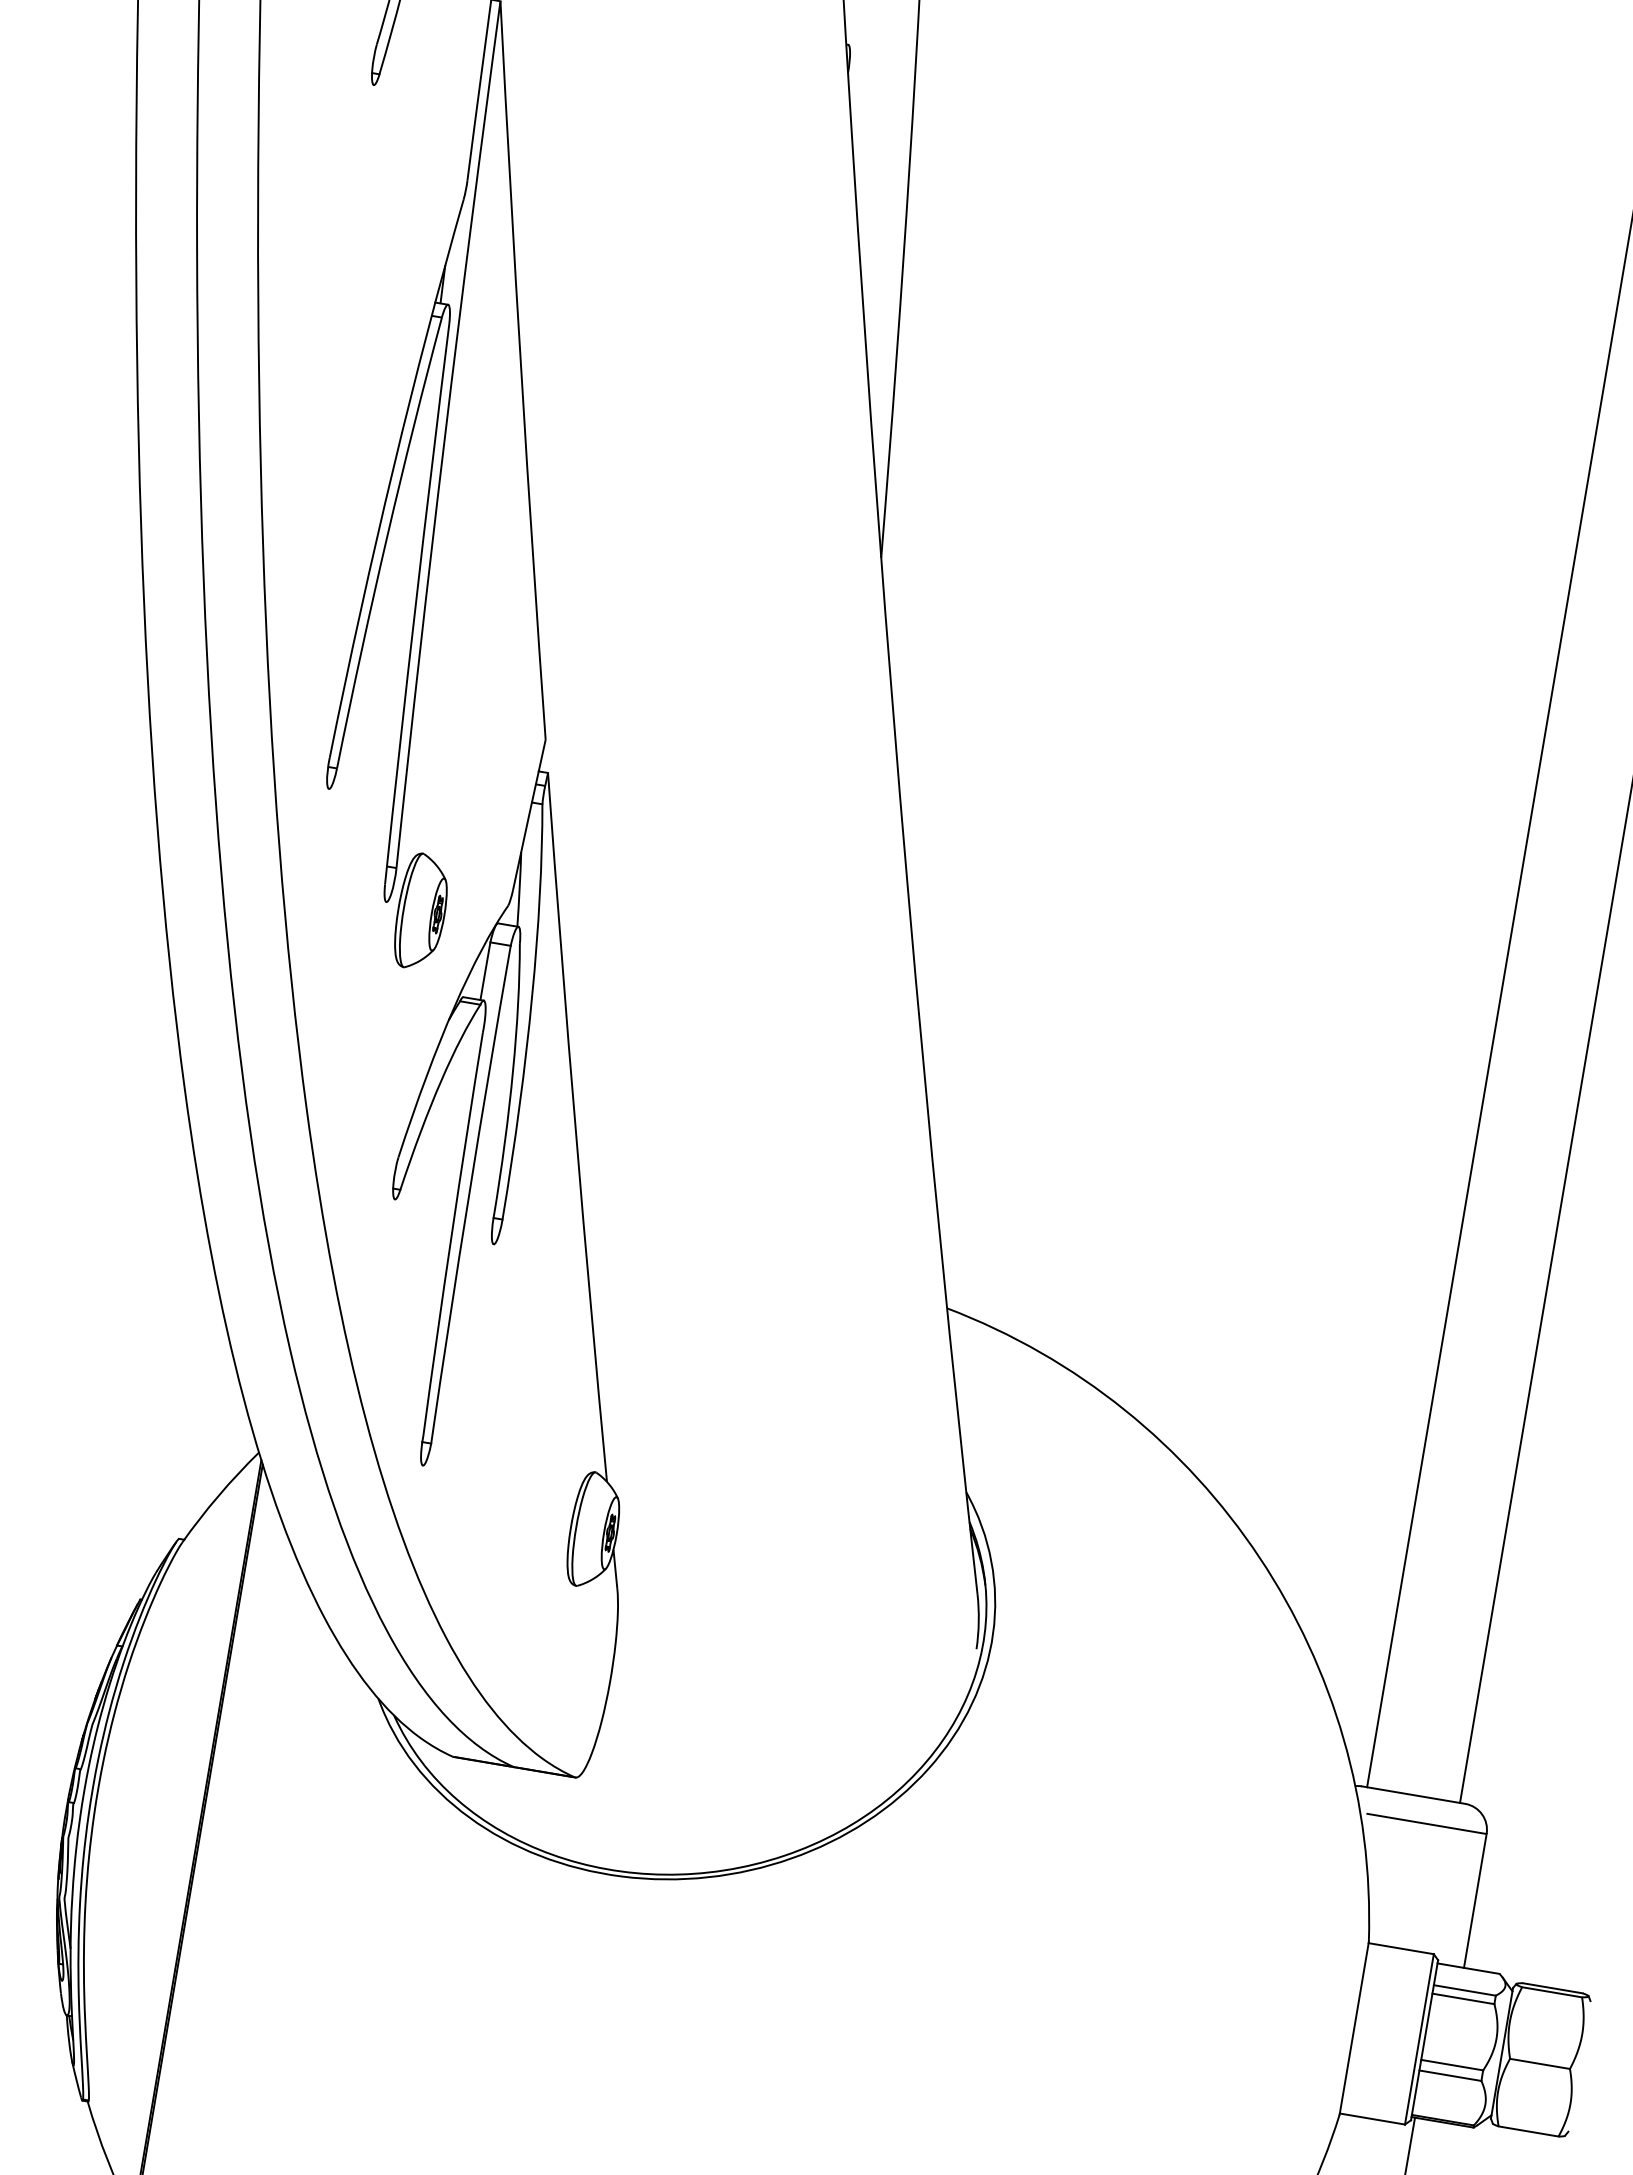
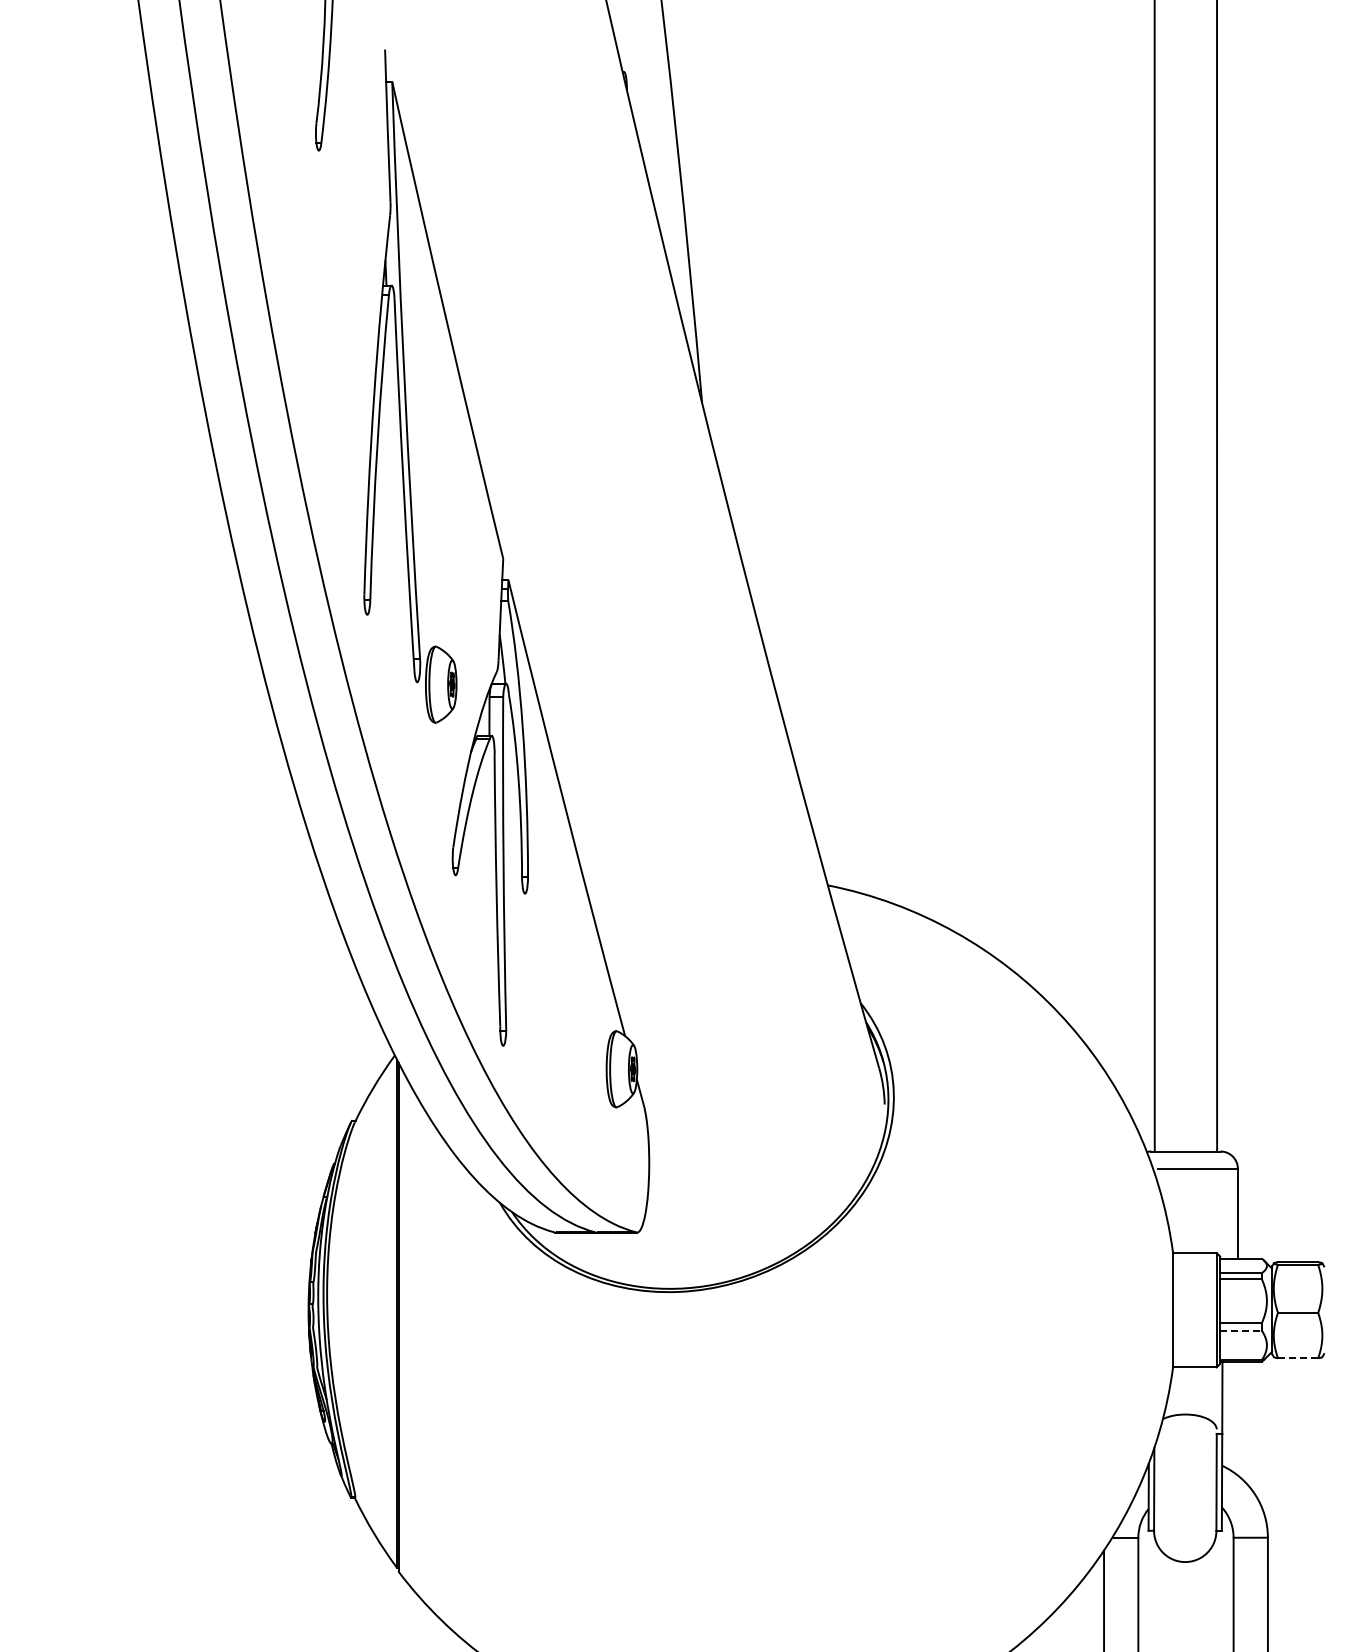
line: (1449, 2075) -> (1240, 1330), solid -> dashed
line: (1529, 2131) -> (1298, 1358), solid -> dashed

